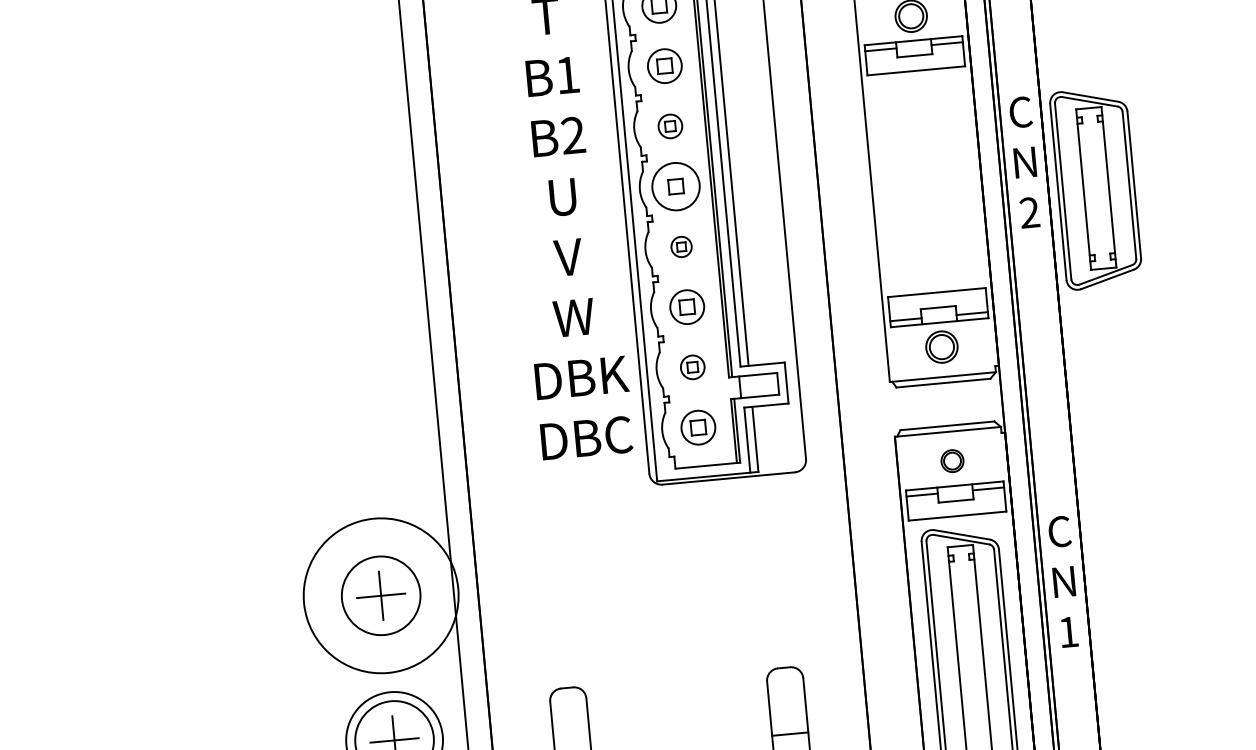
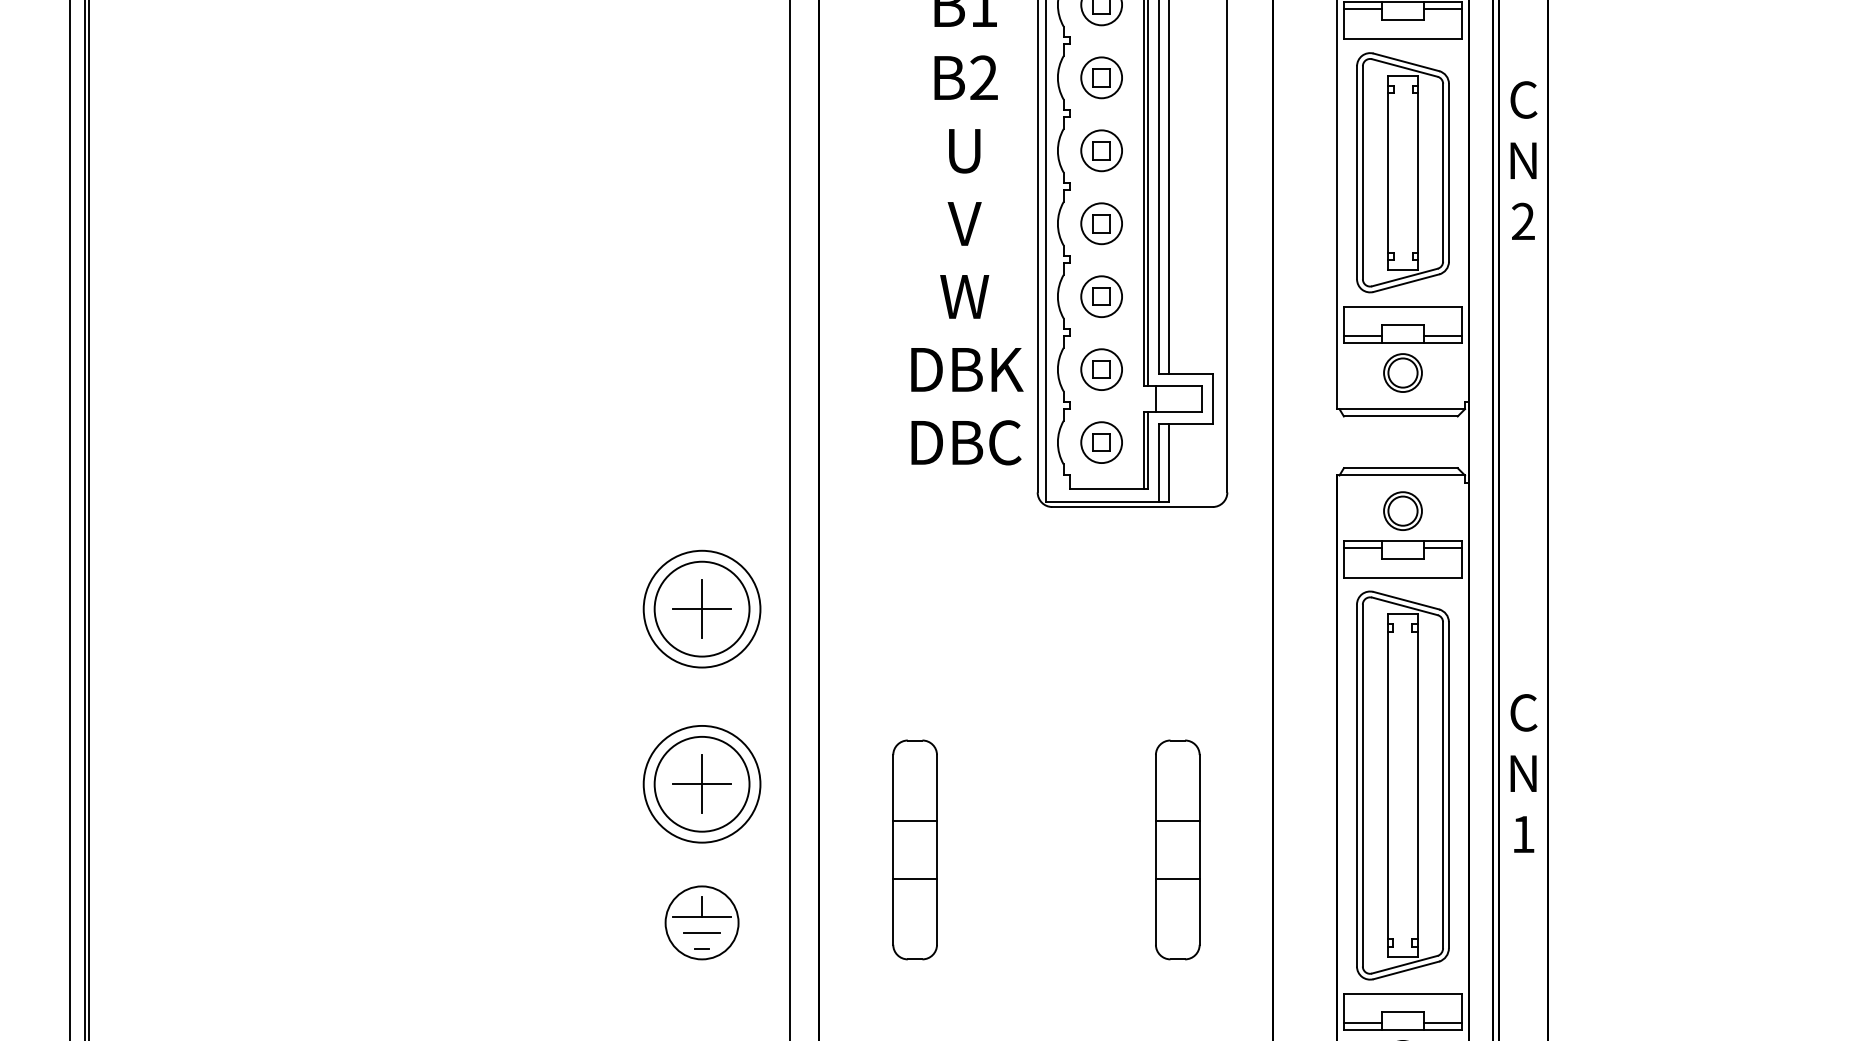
part: (670, 126) -> (1101, 77), size x1.43
circle: (675, 186) -> (1101, 150), size x0.71
part: (1095, 188) -> (1402, 172), moved
part: (681, 246) -> (1101, 223), size x1.67
part: (692, 367) -> (1101, 369), size x1.43
part: (952, 460) -> (1402, 510), size x1.43
text: (1064, 581) -> (1523, 773), moved
circle: (380, 595) -> (701, 608), size x0.62

